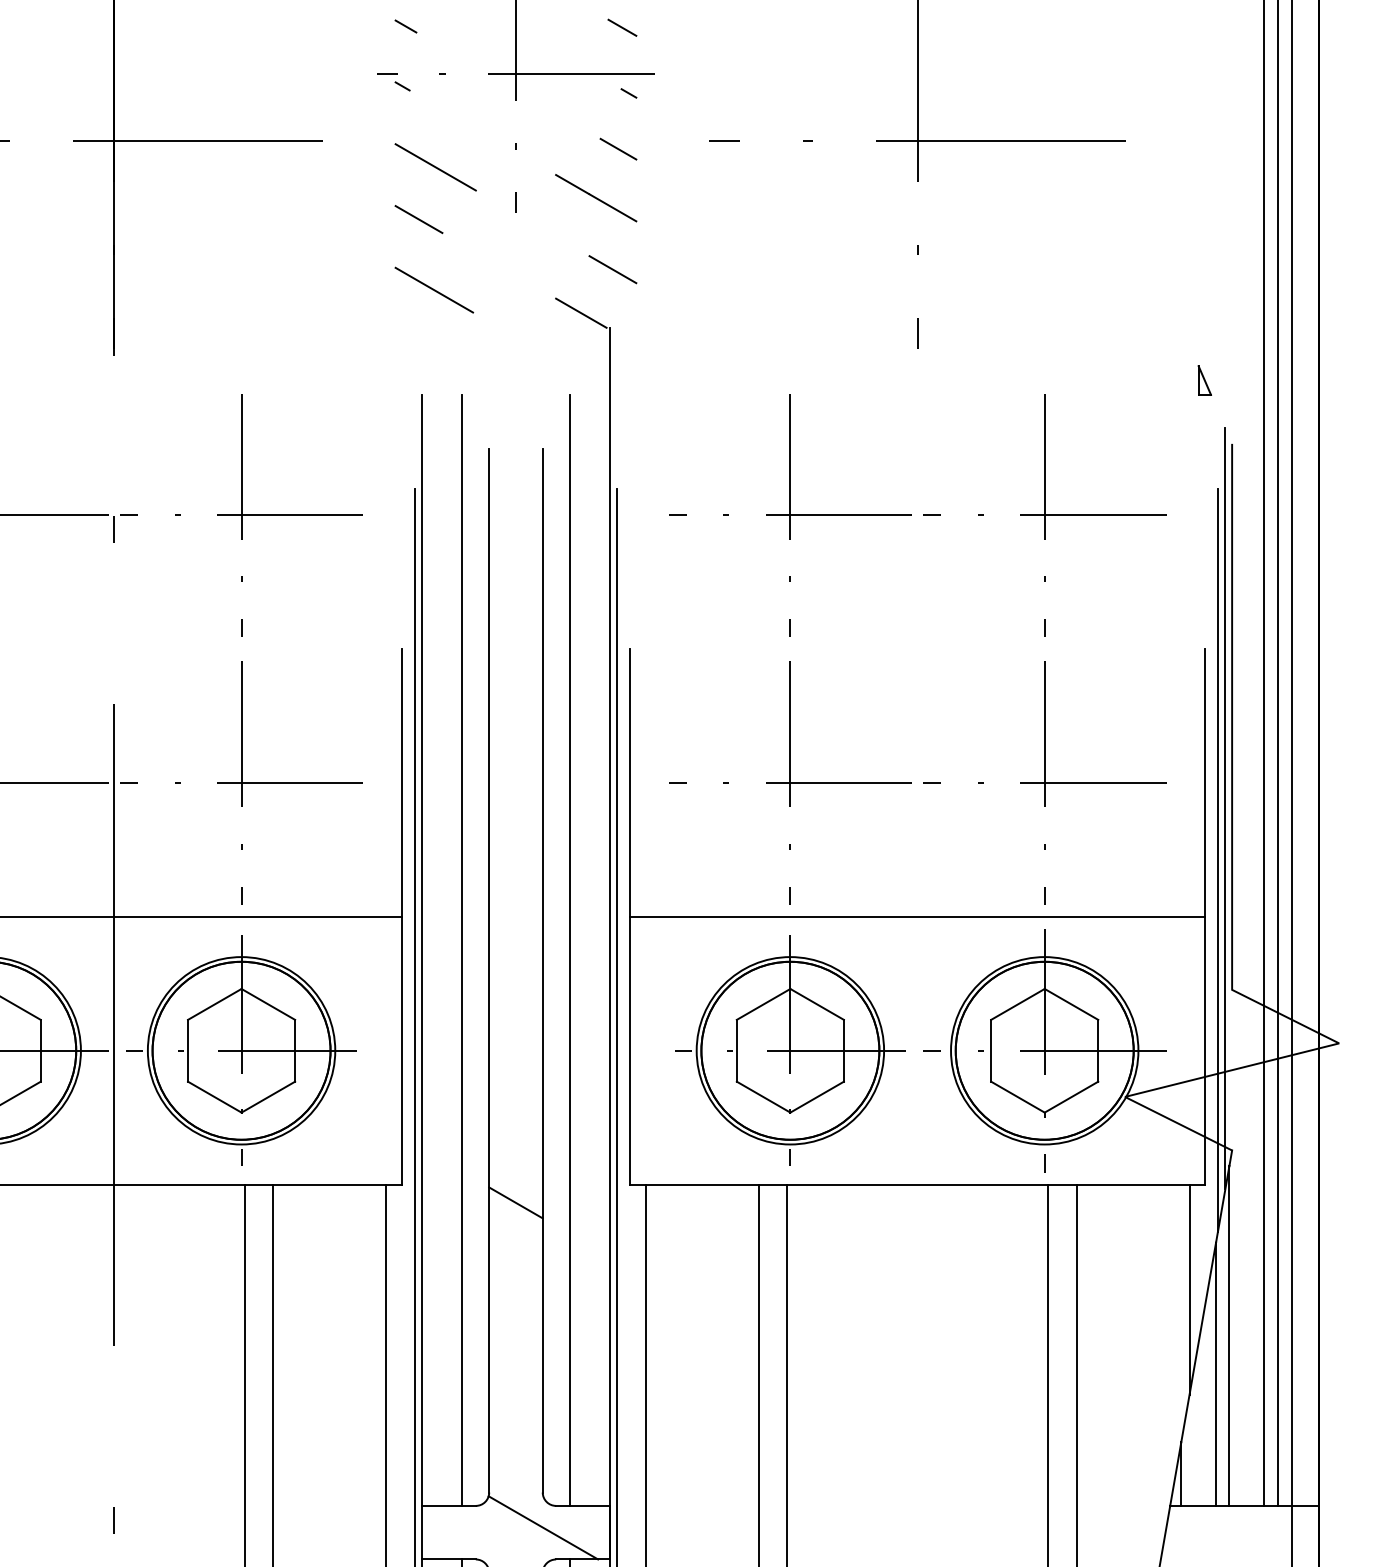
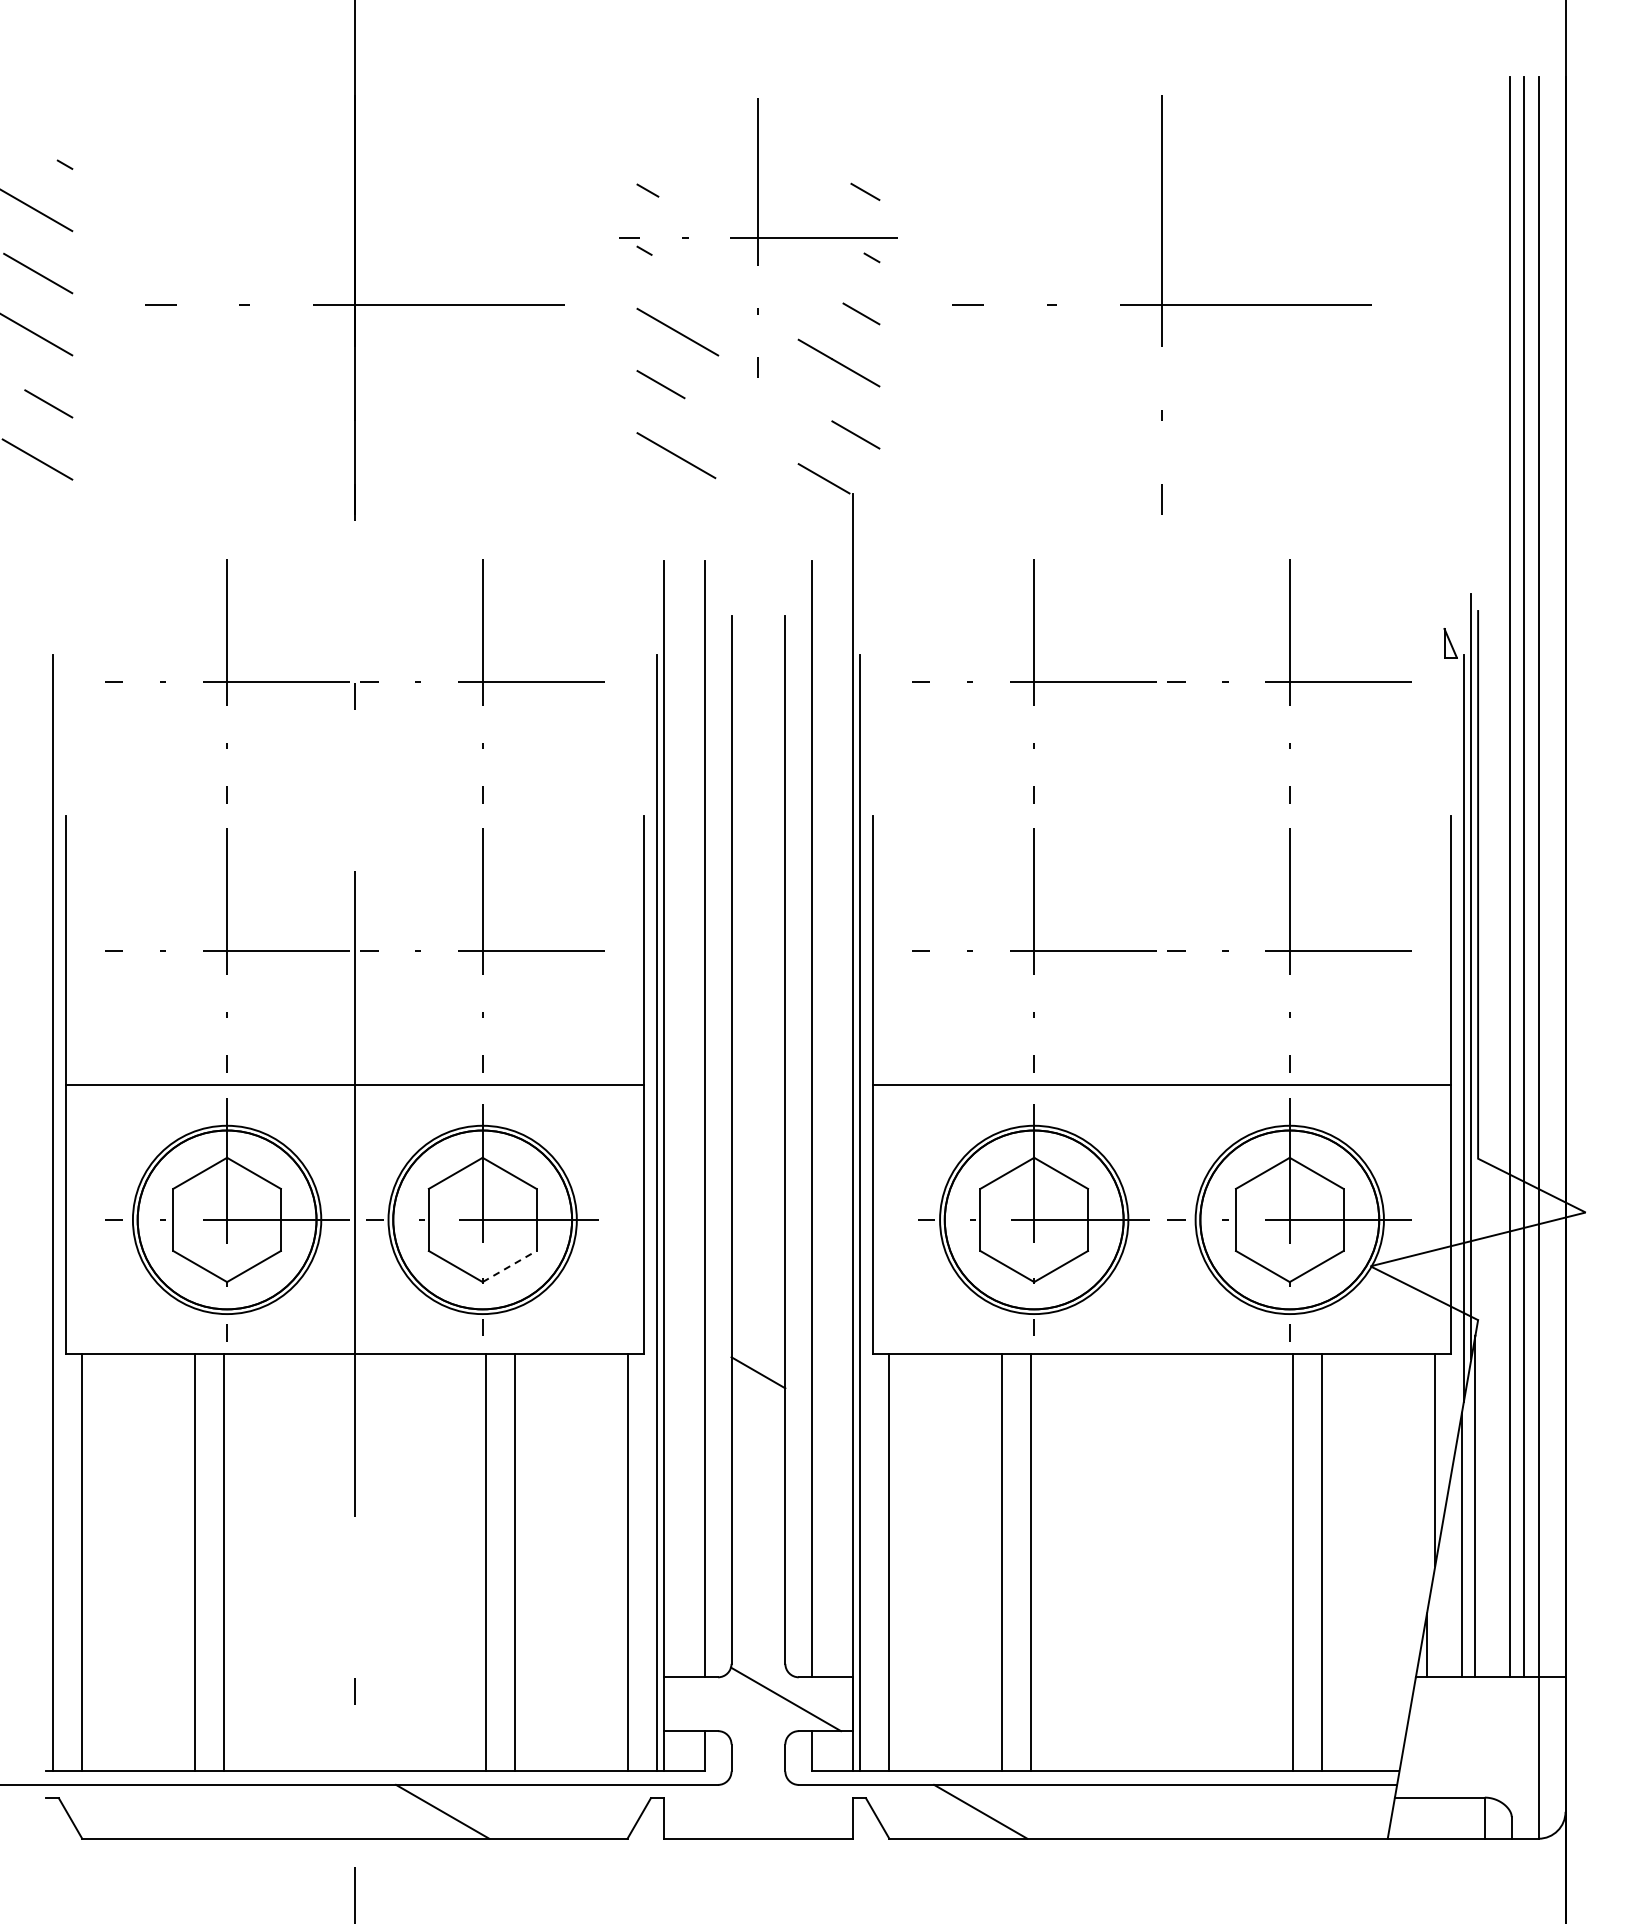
part: (1204, 380) -> (1450, 643), moved
line: (269, 1097) -> (510, 1266), solid -> dashed

